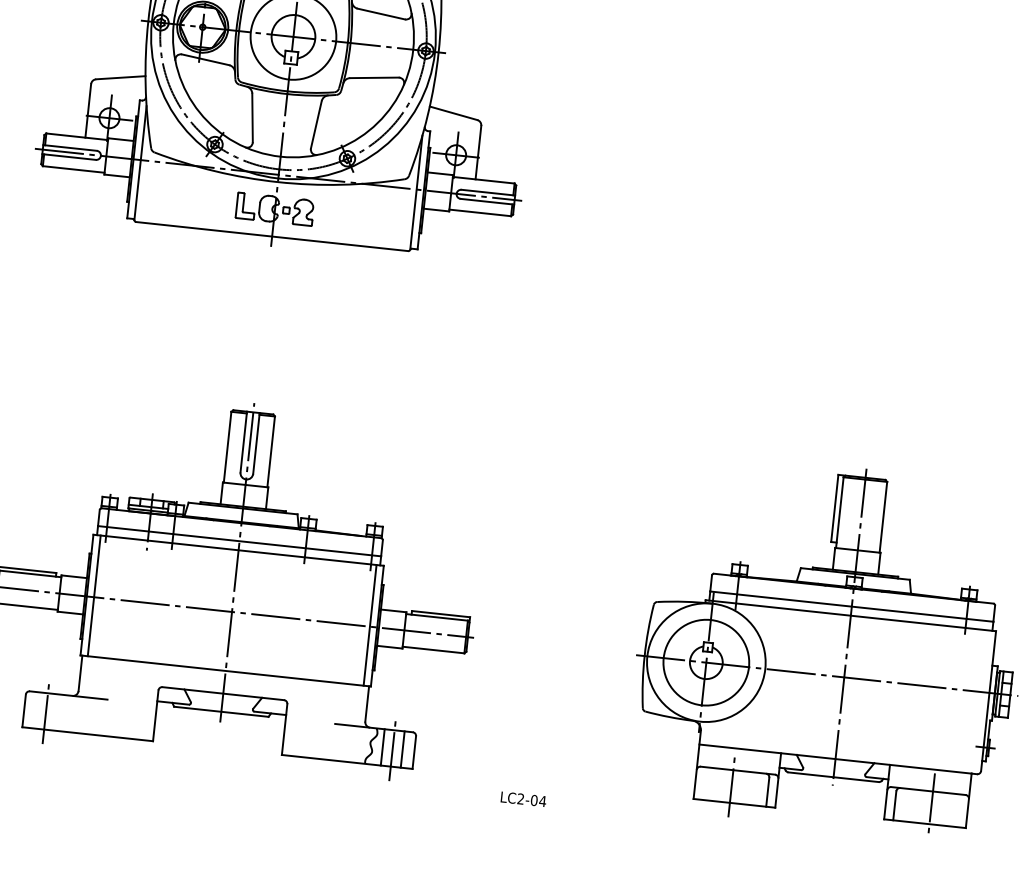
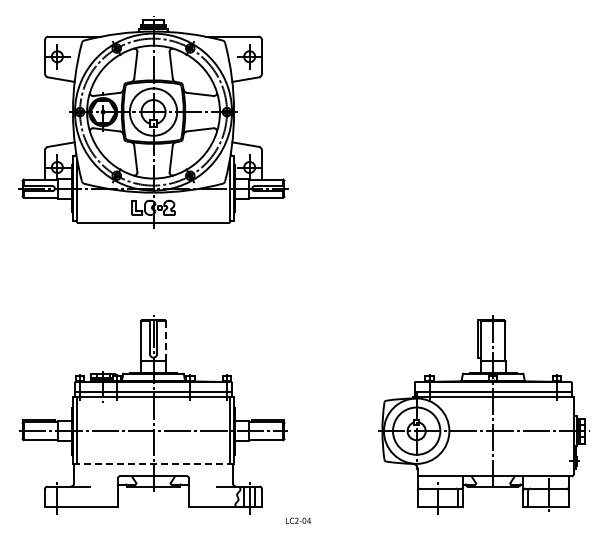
line: (270, 452) -> (165, 341), solid -> dashed
line: (225, 670) -> (153, 463), solid -> dashed
text: (523, 798) -> (298, 520), moved

